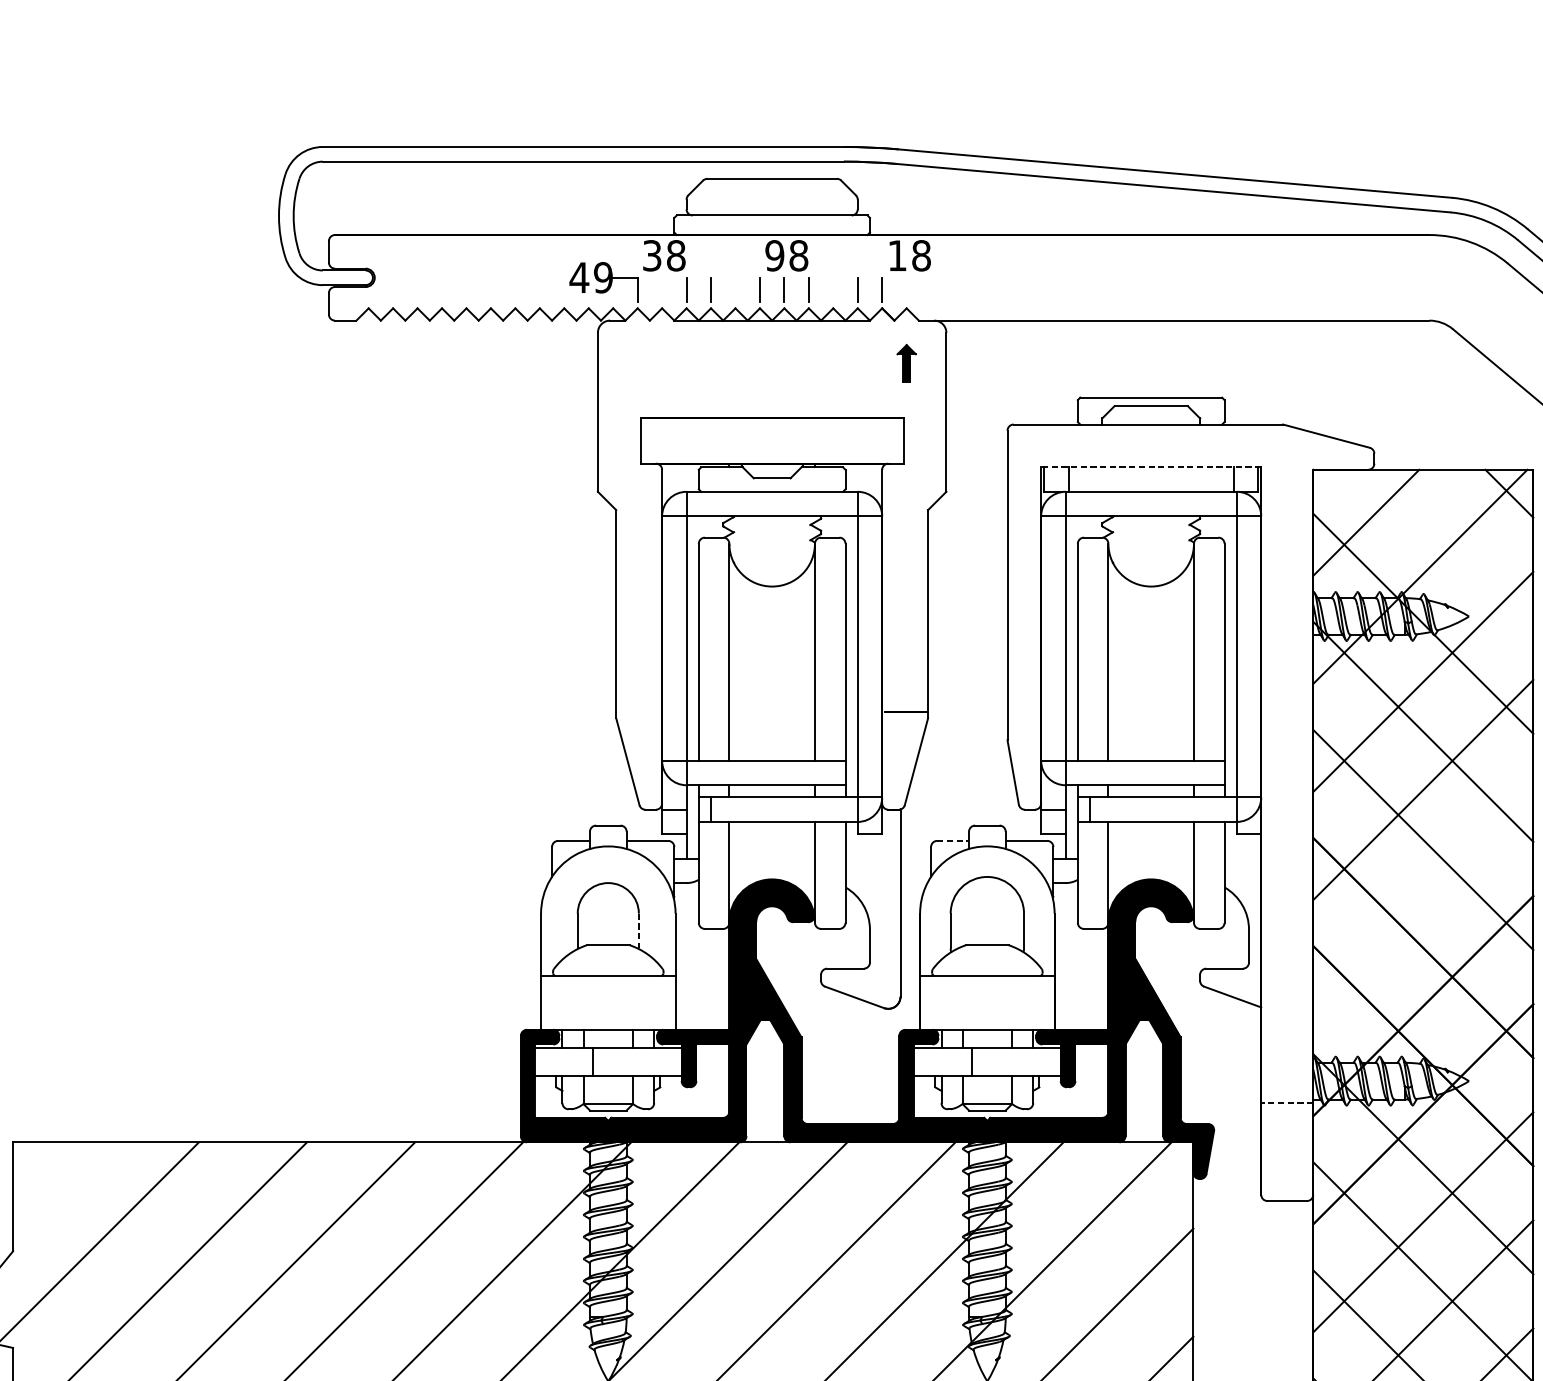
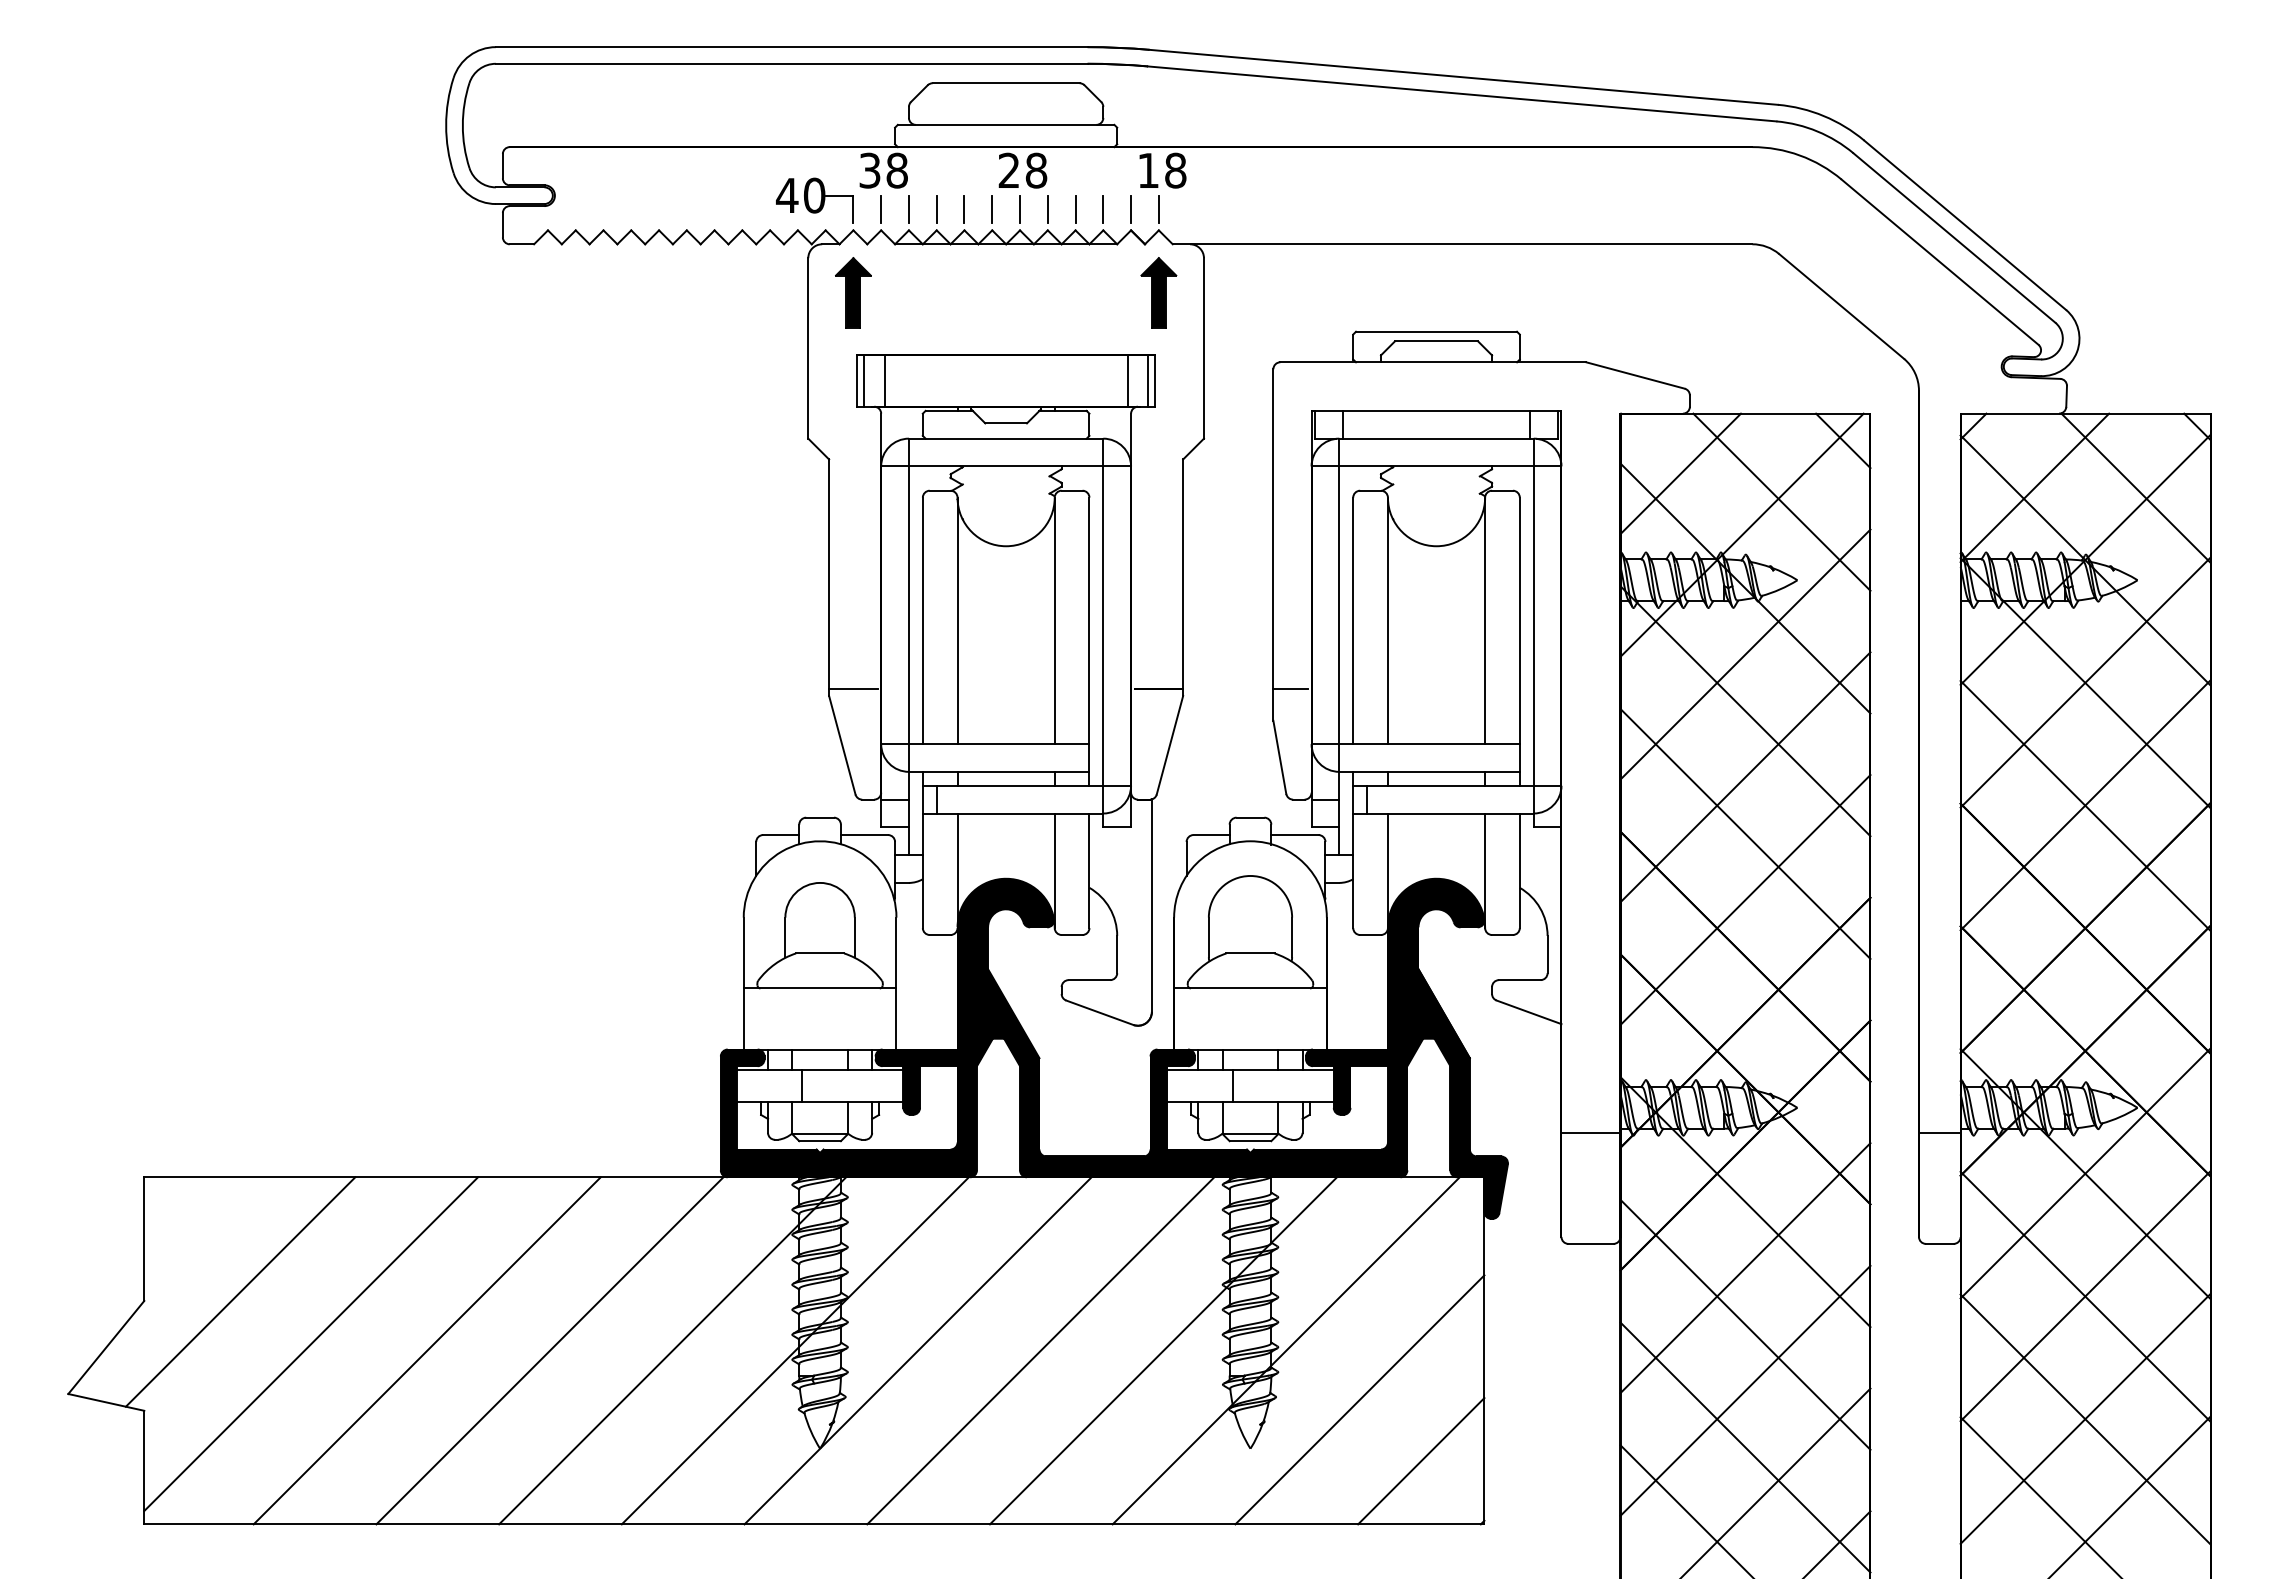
text: (774, 255) -> (1008, 170), 98 -> 28
text: (603, 277) -> (814, 195), 49 -> 40
line: (662, 289) -> (881, 209), added
line: (735, 289) -> (964, 209), added
line: (833, 289) -> (1075, 209), added
line: (906, 289) -> (1158, 209), added
part: (637, 363) -> (853, 292), added
part: (906, 363) -> (1158, 292), size x1.67
line: (646, 440) -> (863, 380), added
line: (665, 440) -> (884, 380), added
line: (879, 440) -> (1127, 380), added
line: (897, 440) -> (1148, 380), added
line: (1151, 467) -> (1436, 410), dashed -> solid
line: (1455, 547) -> (1781, 501), added
line: (637, 711) -> (853, 688), added
line: (1022, 711) -> (1290, 688), added
line: (953, 841) -> (1212, 835), dashed -> solid
line: (1423, 898) -> (1745, 900), added
line: (638, 931) -> (854, 937), dashed -> solid
line: (1286, 1102) -> (1590, 1132), dashed -> solid

